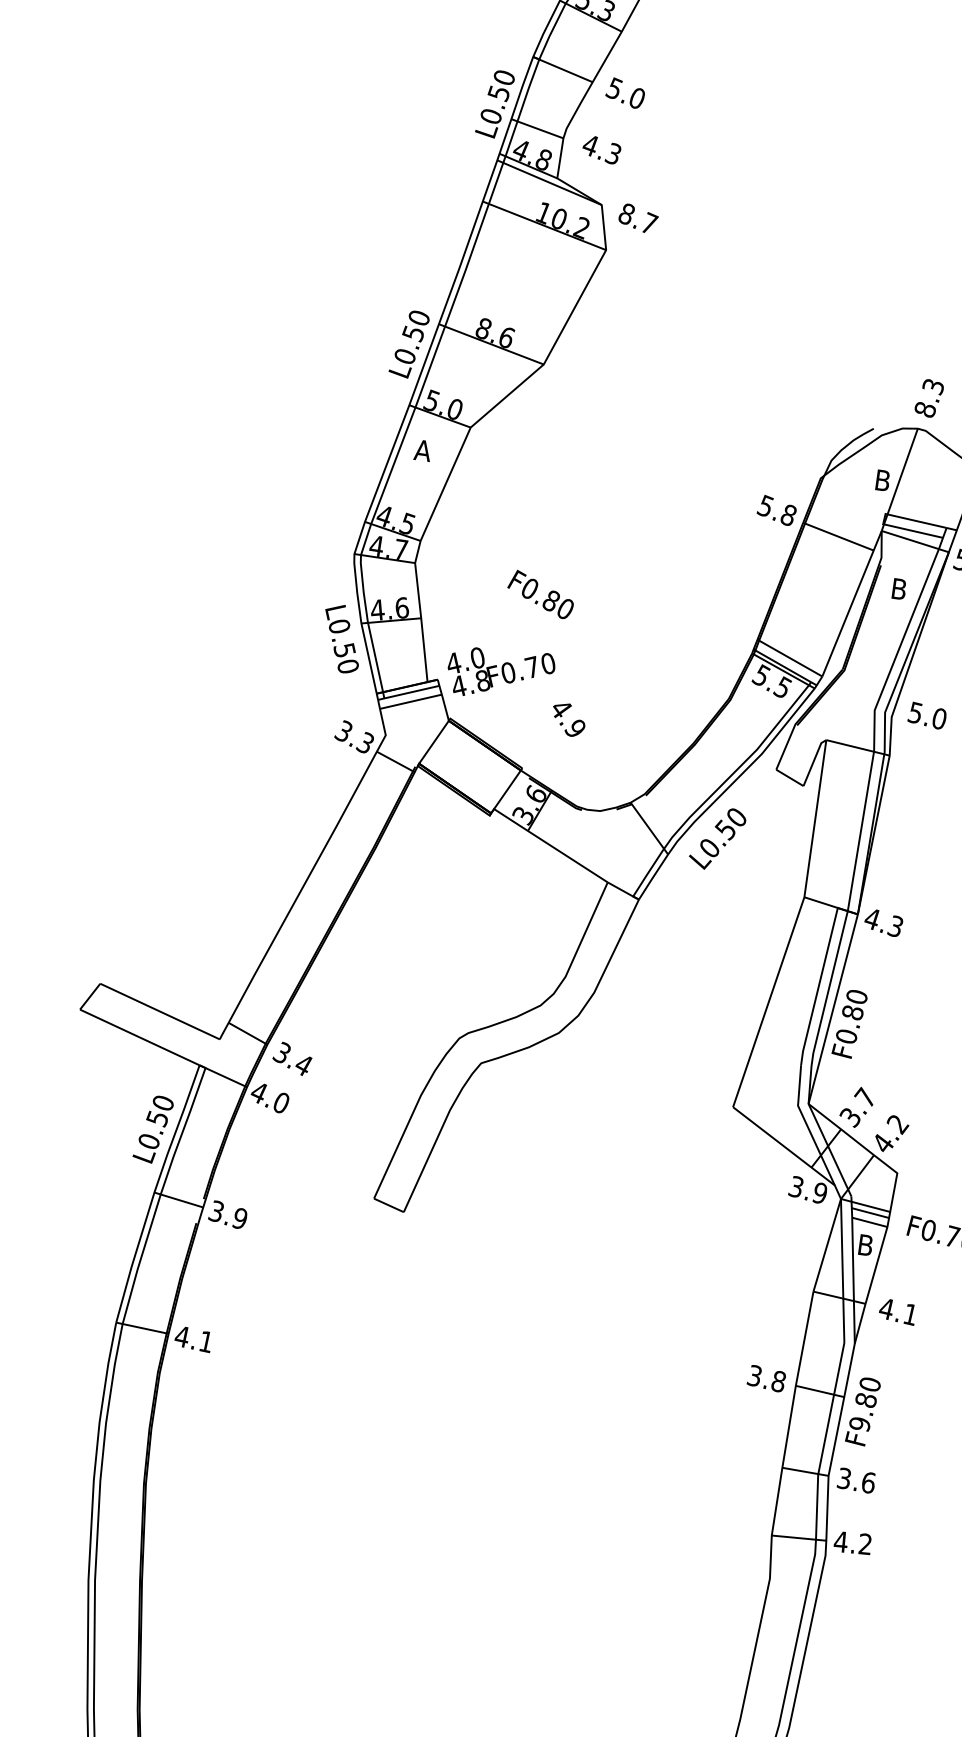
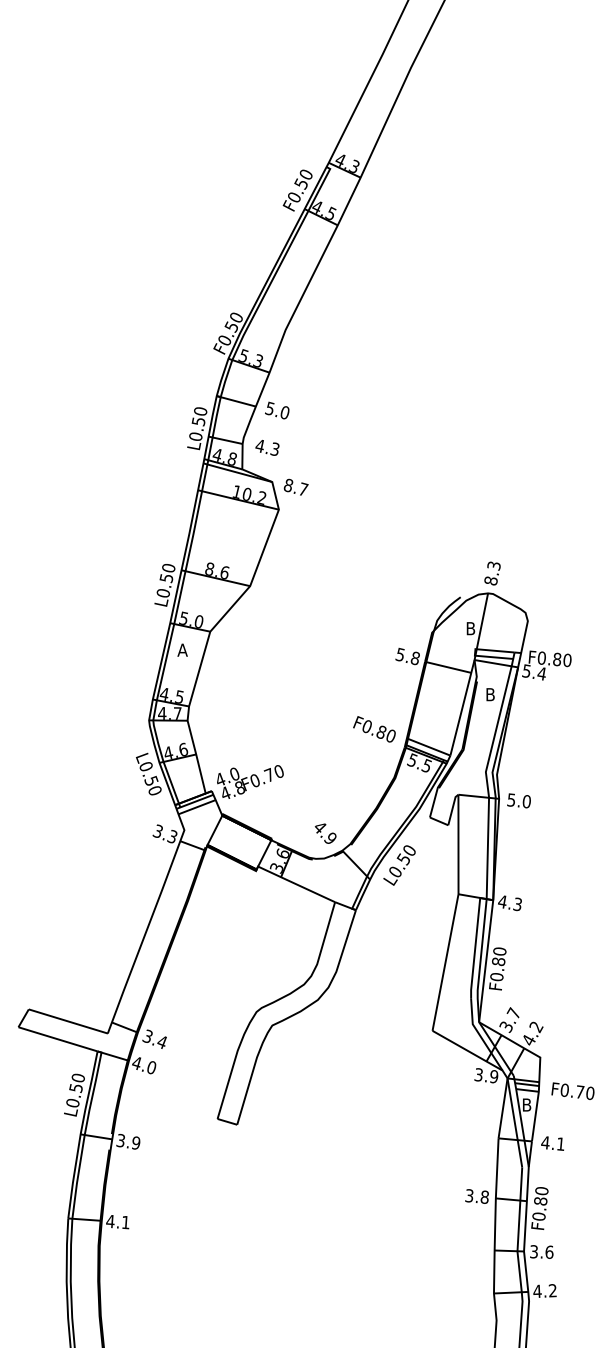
text: (540, 594) -> (374, 729), moved
text: (926, 715) -> (518, 800), moved
text: (568, 719) -> (325, 833), moved
text: (859, 1423) -> (538, 1216), F9.80 -> F0.80

